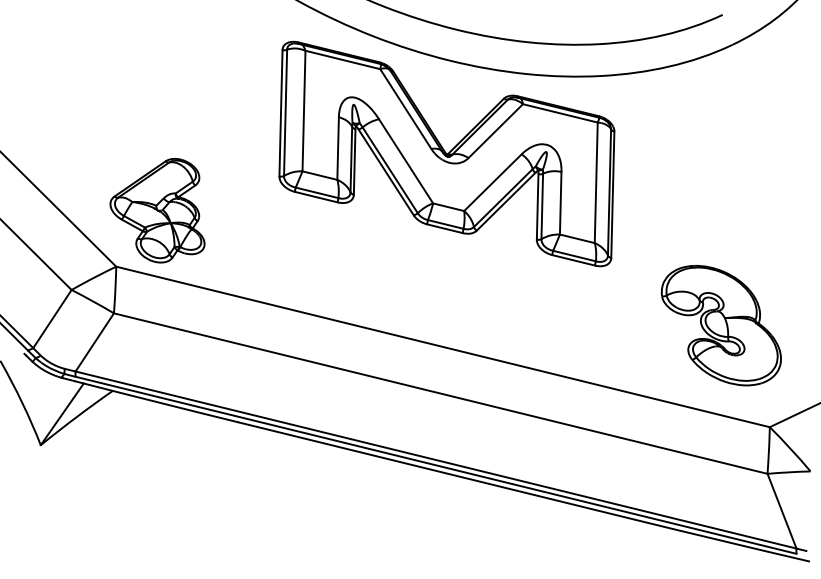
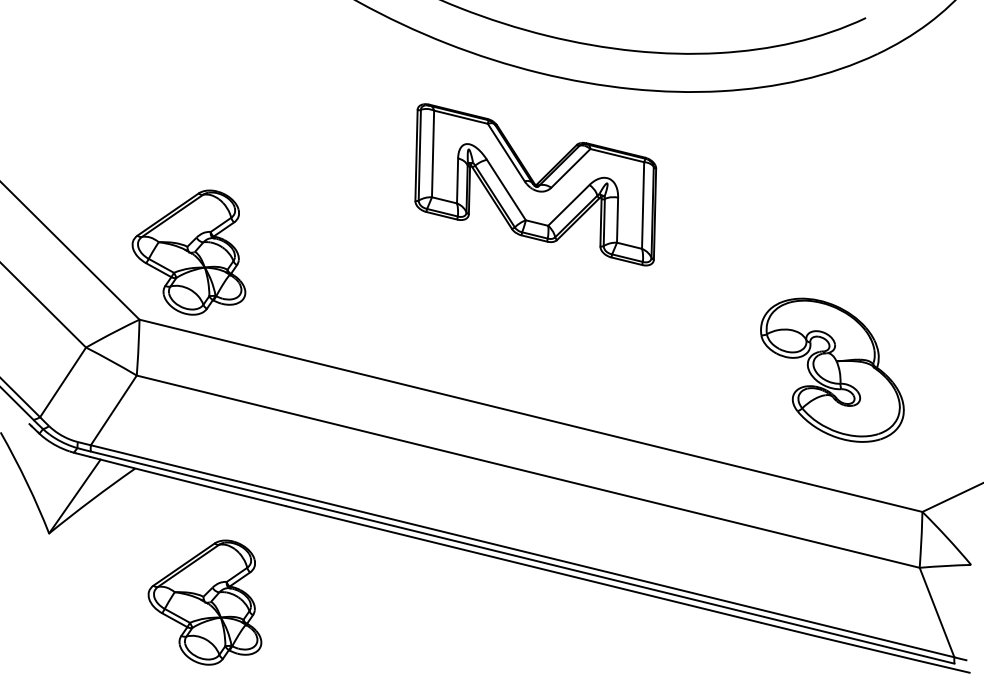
part: (446, 153) -> (535, 184), size x0.6
part: (721, 324) -> (832, 369), moved
part: (170, 502) -> (204, 602), added

